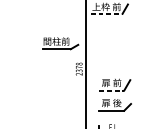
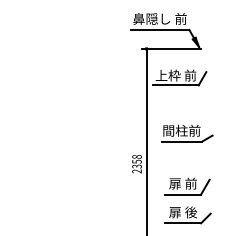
line: (107, 13) -> (176, 85), dashed -> solid
part: (60, 43) -> (187, 133), moved
text: (78, 67) -> (136, 161), 2378 -> 2358
line: (111, 90) -> (183, 194), dashed -> solid

